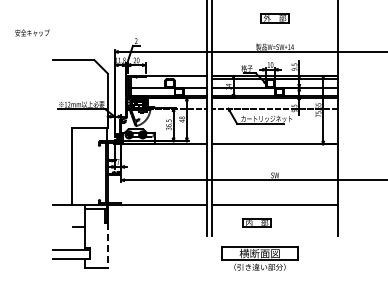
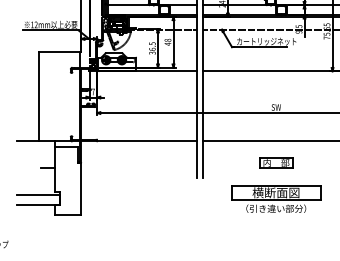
part: (256, 222) -> (275, 162), moved
line: (107, 245) -> (80, 189), dashed -> solid
part: (259, 258) -> (275, 198), moved

